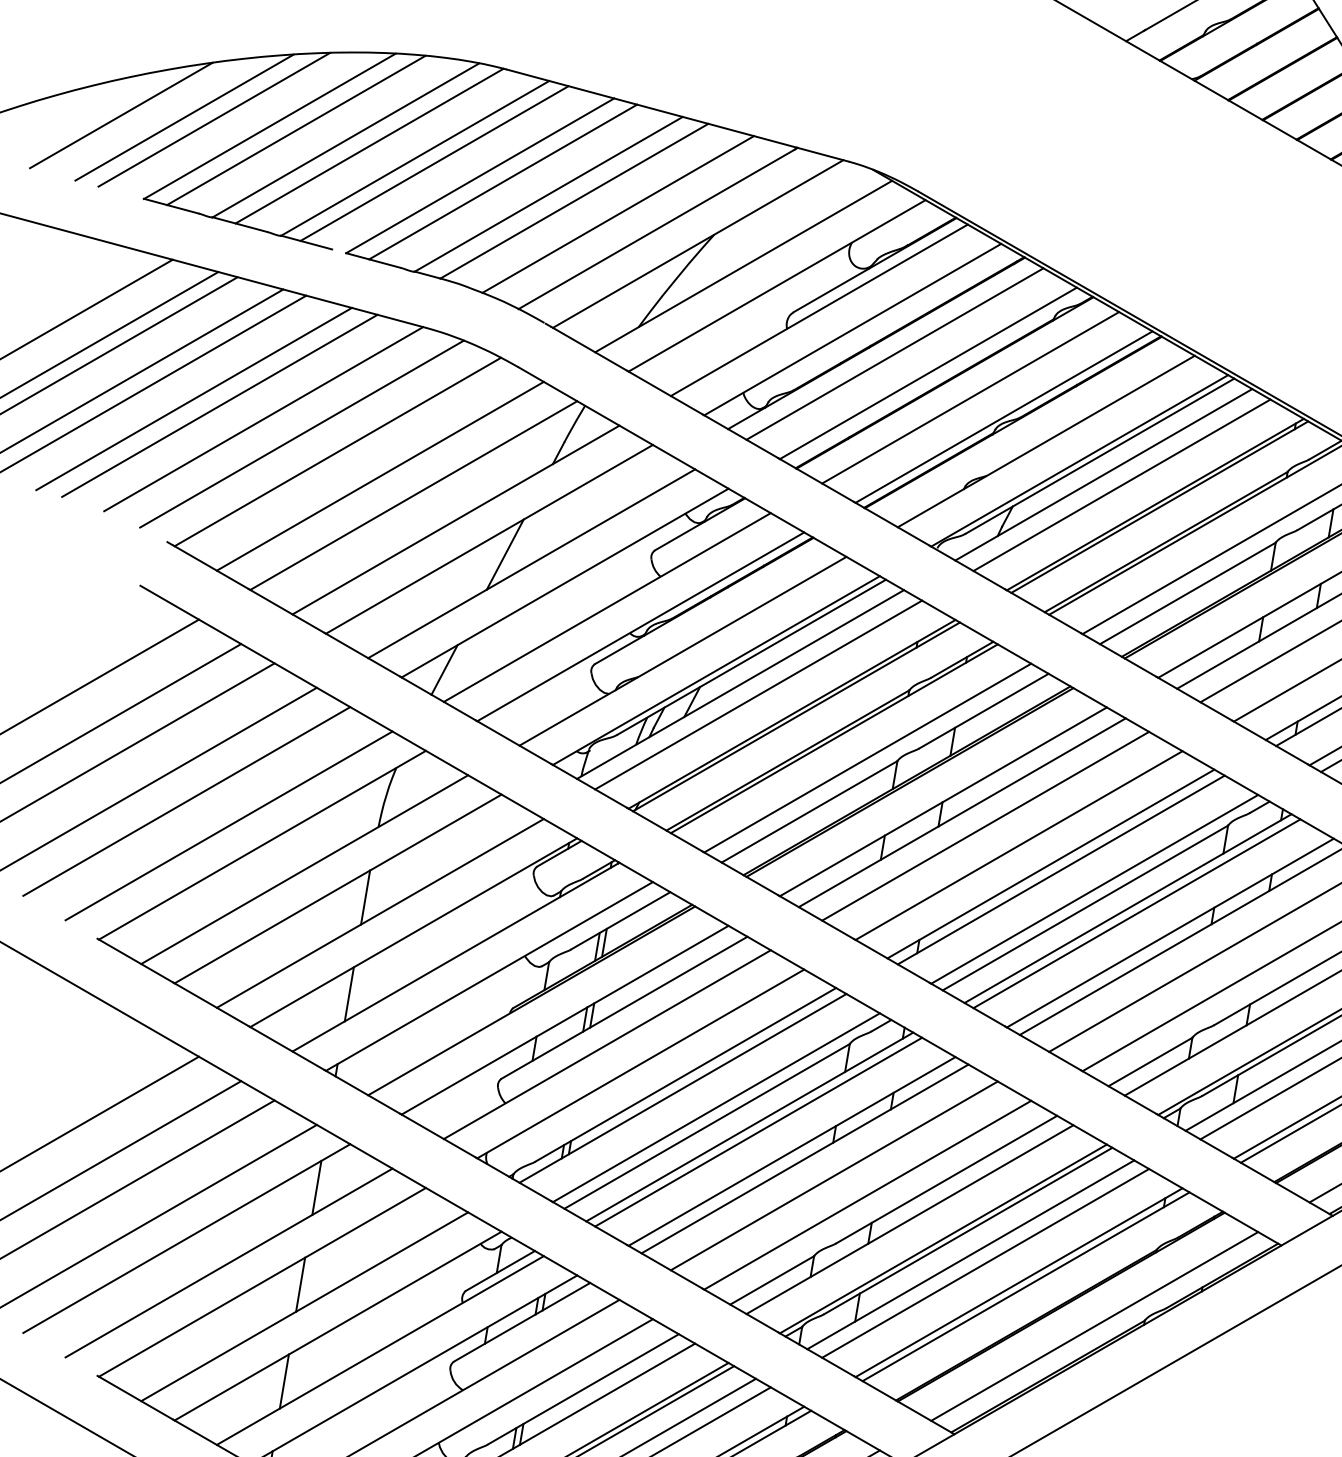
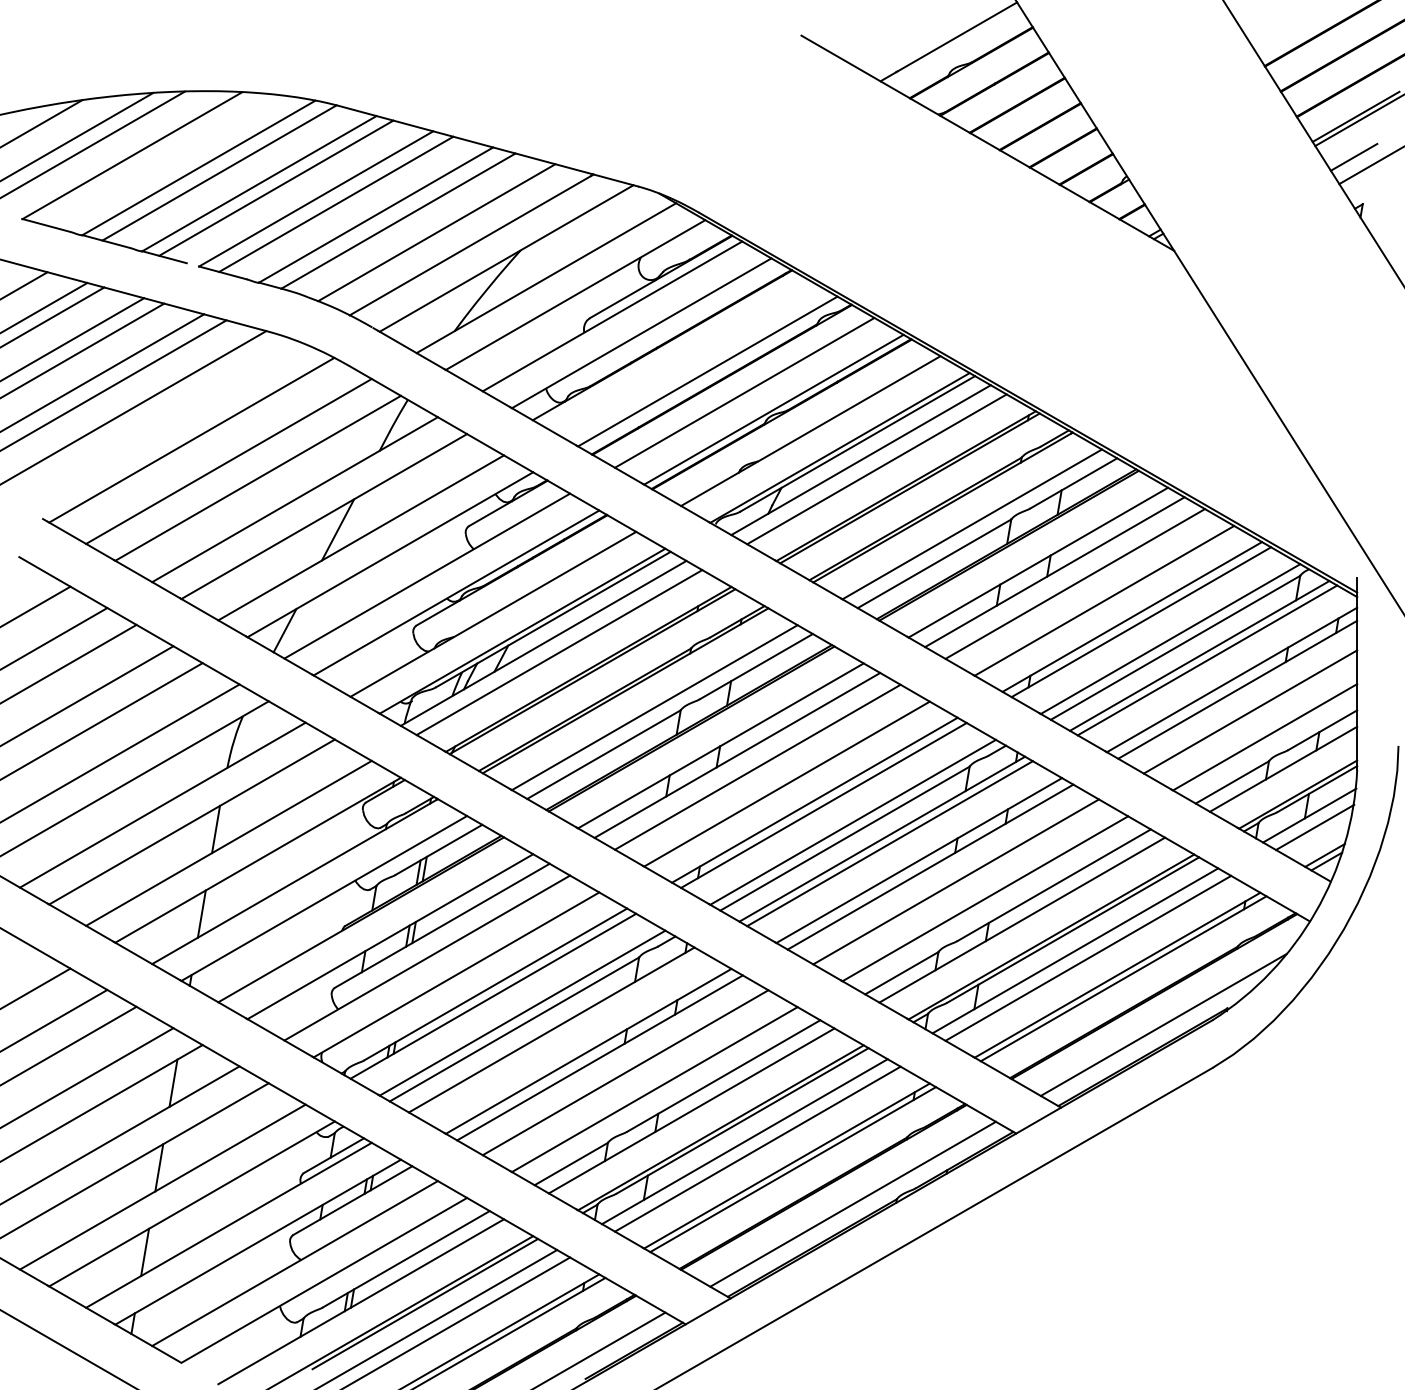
line: (296, 130) -> (155, 159), removed
line: (894, 353) -> (678, 354), removed
line: (302, 433) -> (160, 424), removed
line: (758, 1132) -> (559, 1034), removed

